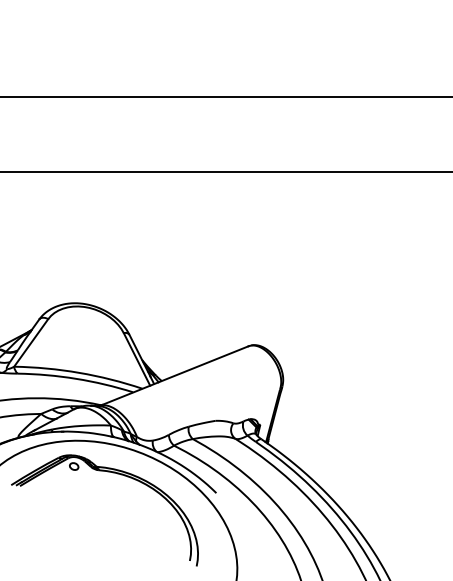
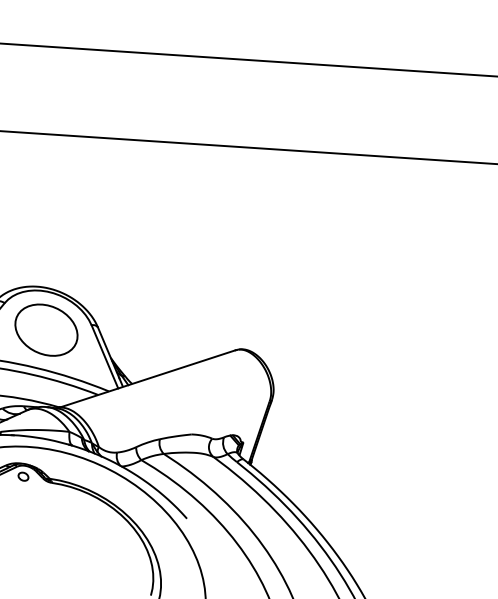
part: (85, 339) -> (46, 329), added

